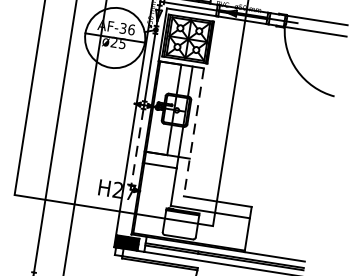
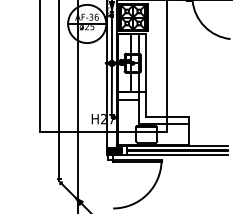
line: (193, 132) -> (145, 75), dashed -> solid
line: (136, 147) -> (111, 90), dashed -> solid

